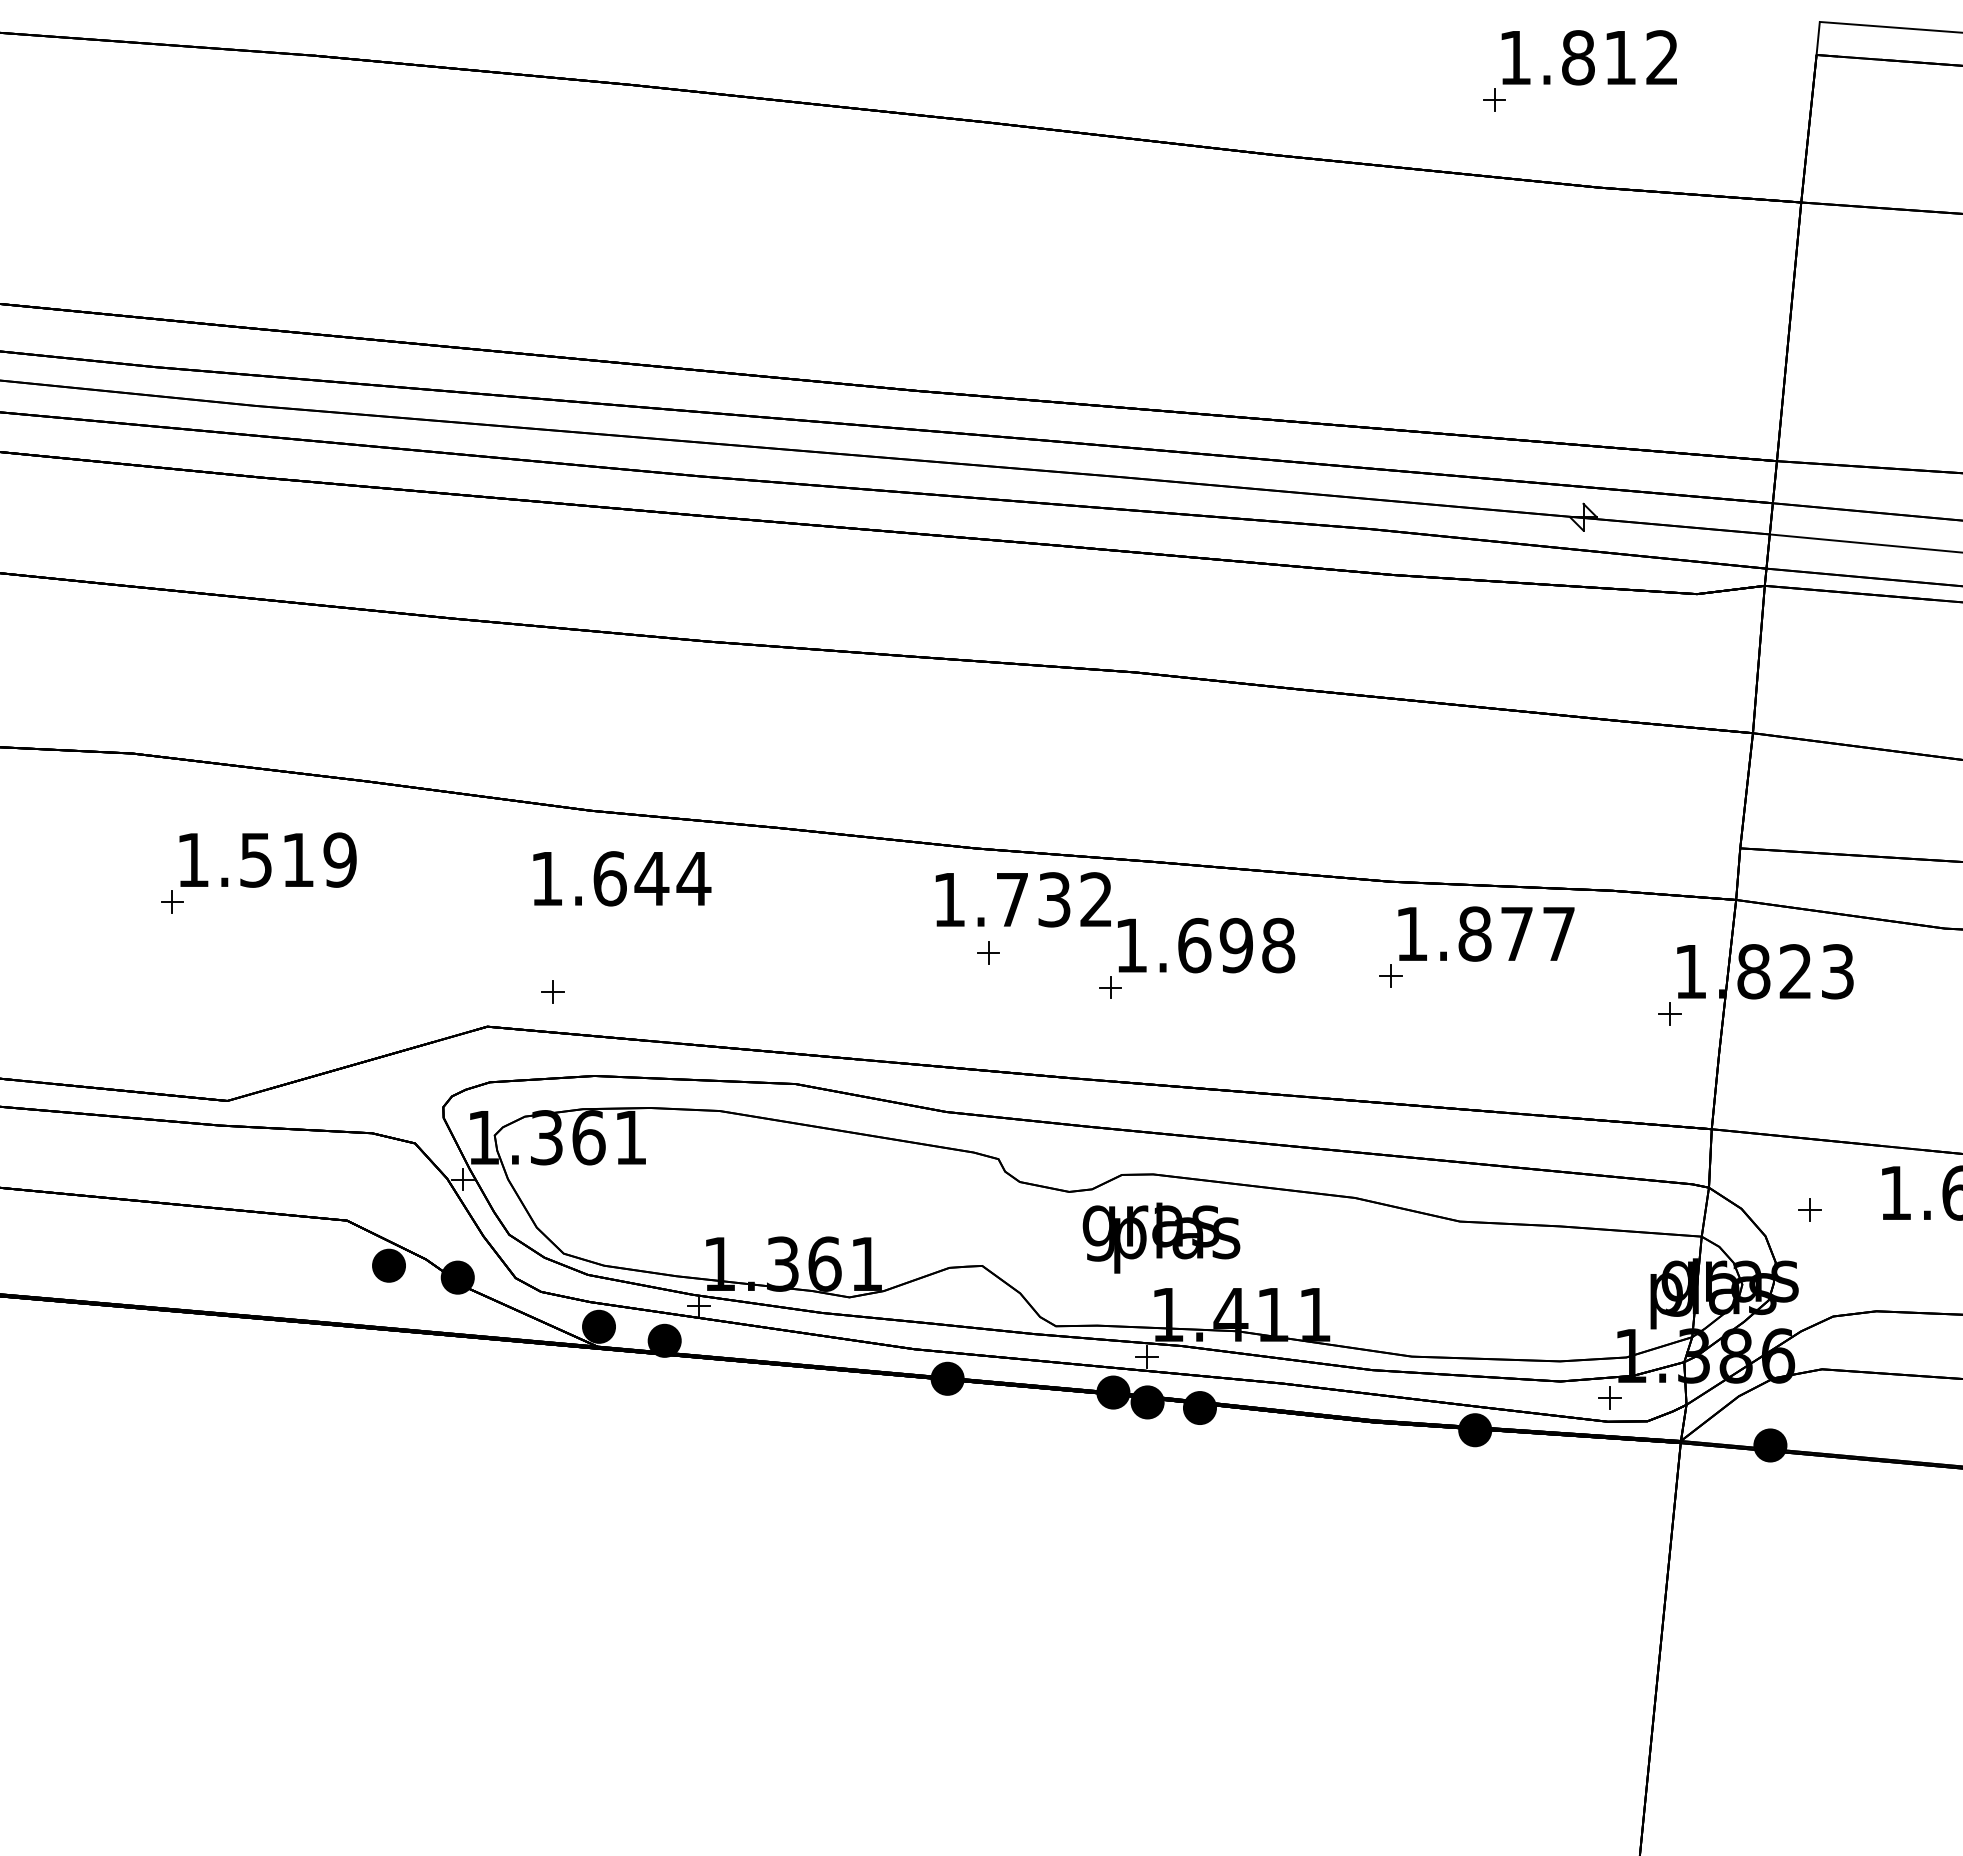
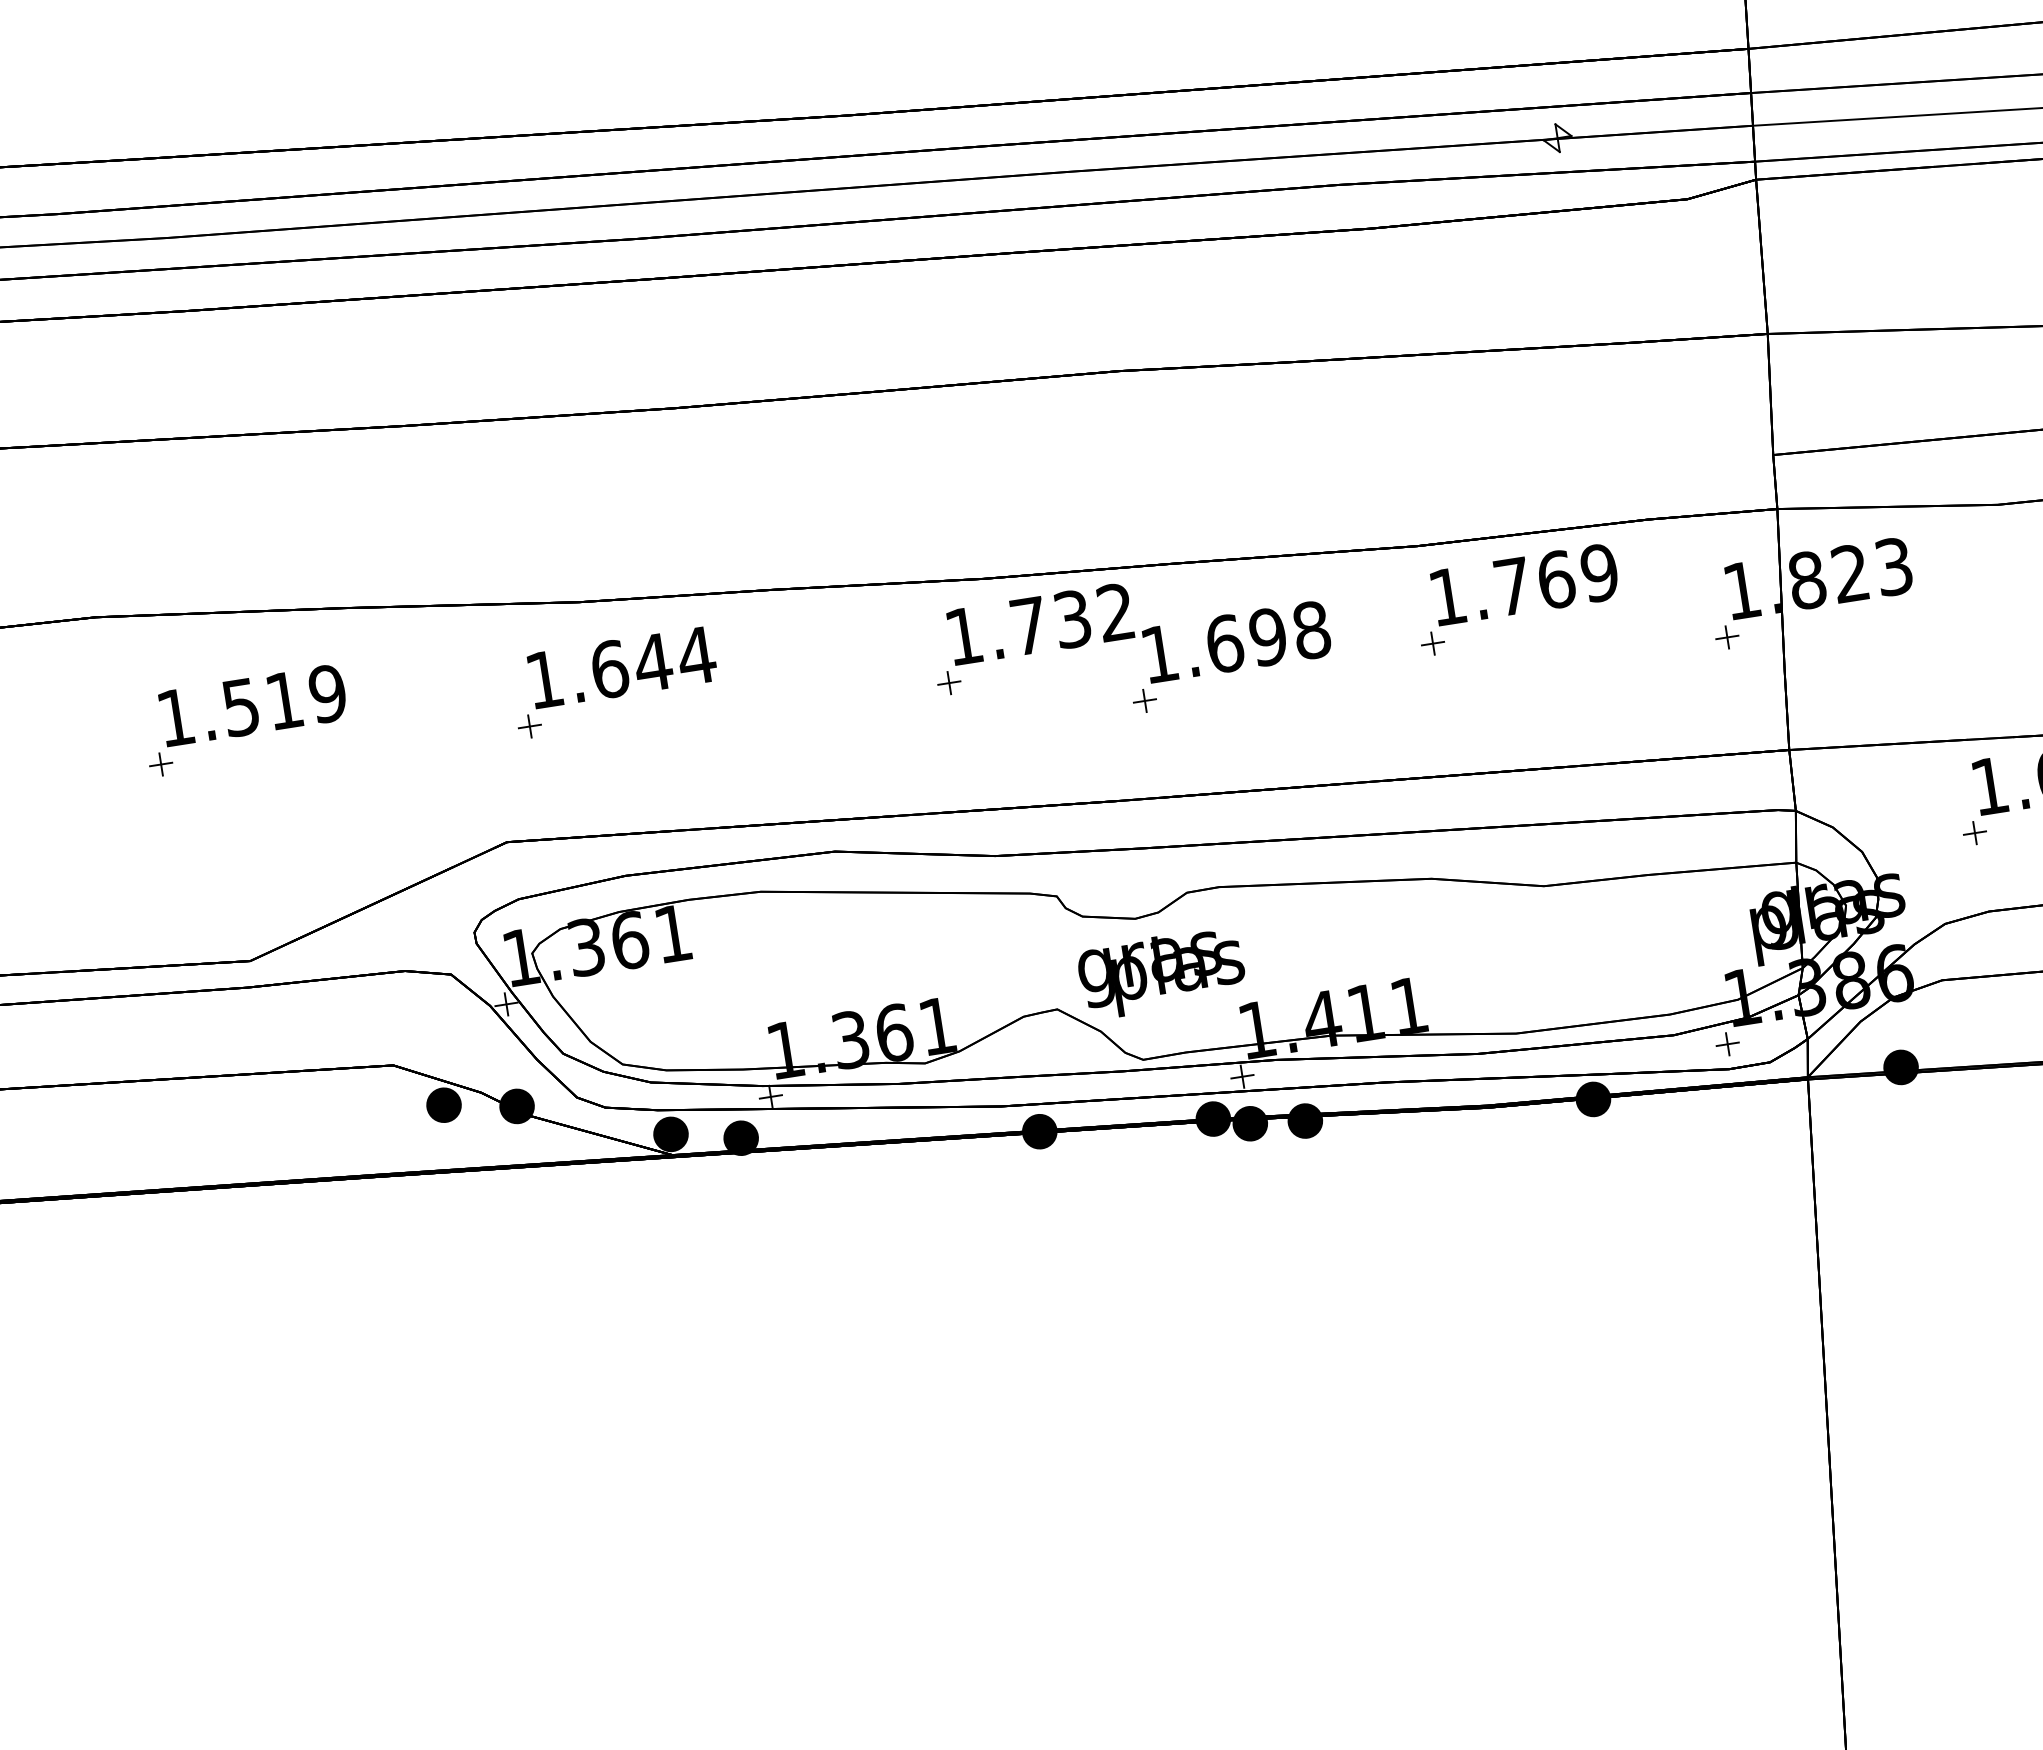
text: (1516, 933) -> (1555, 579), 1.877 -> 1.769
part: (988, 952) -> (949, 682), moved
part: (552, 991) -> (529, 726), moved
part: (1809, 1209) -> (1974, 832), moved
text: (1161, 1237) -> (1161, 972), moved

